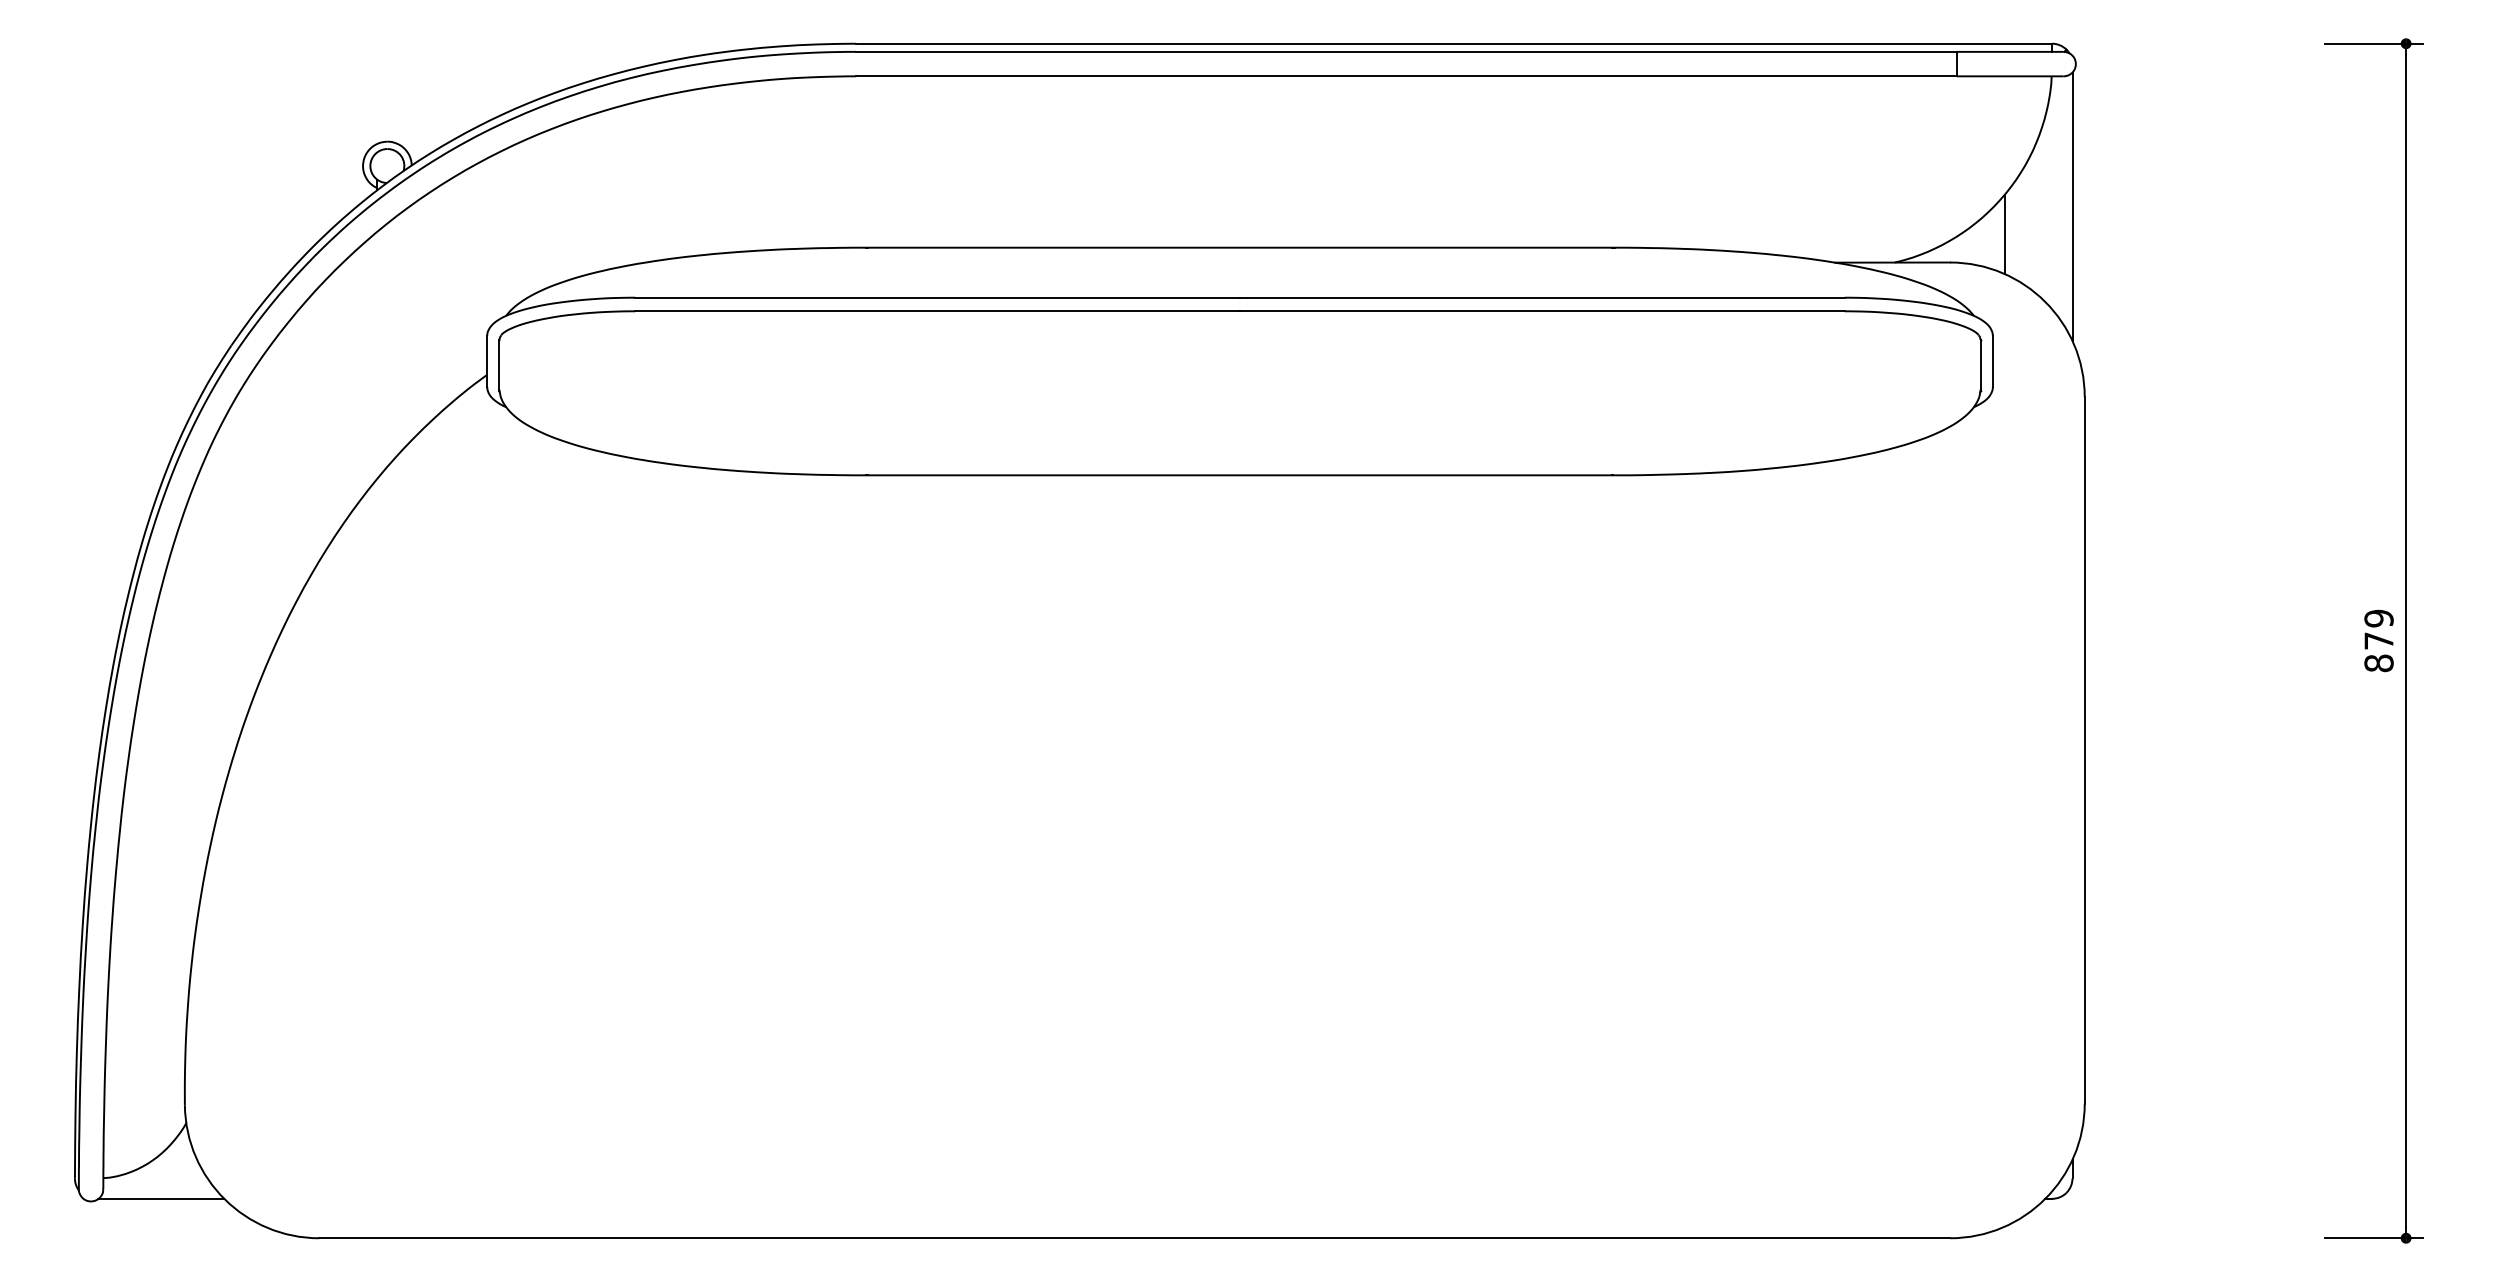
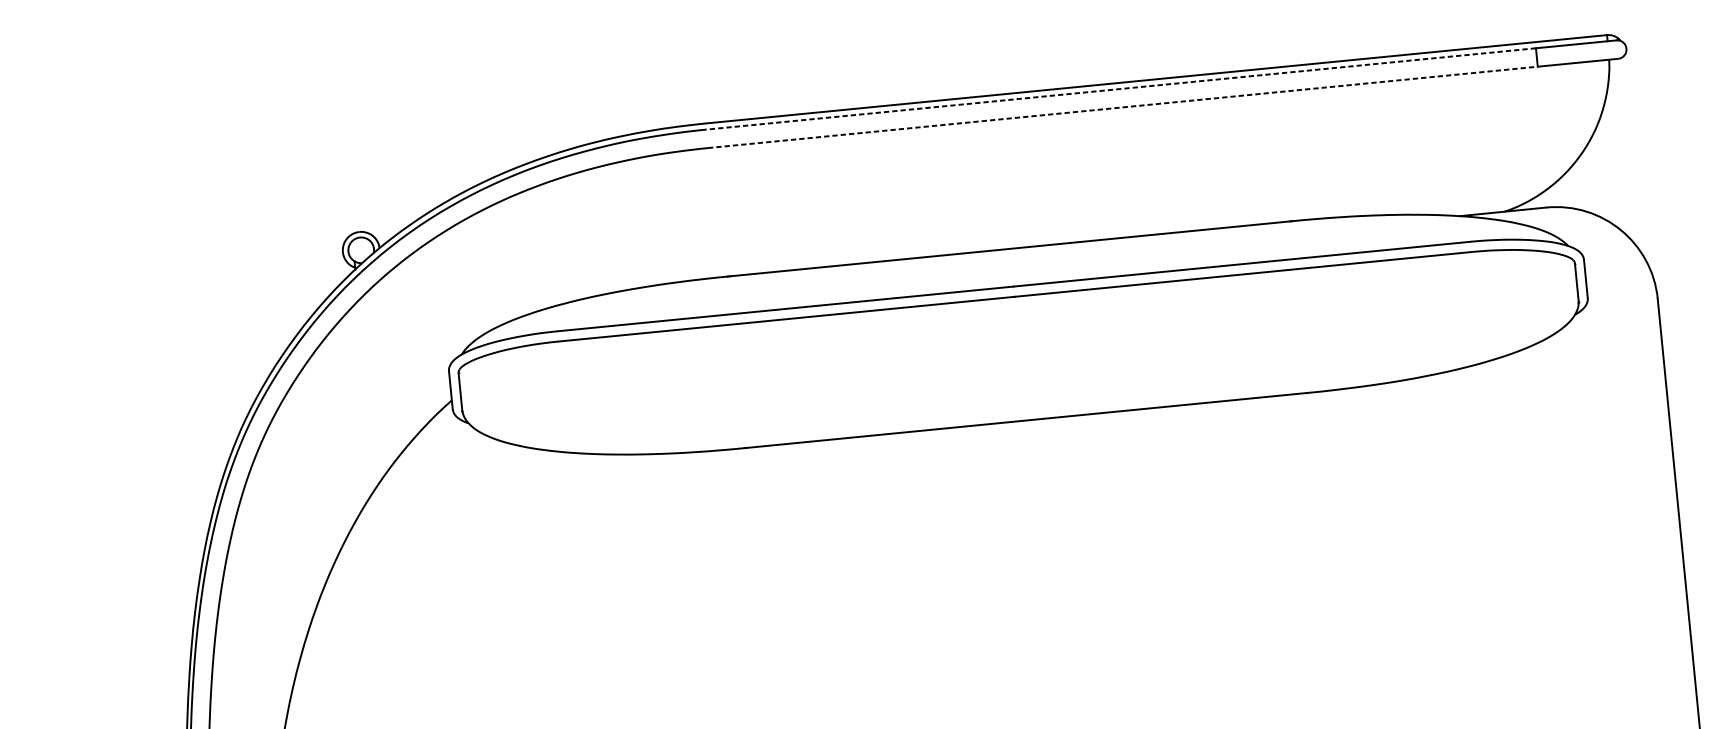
line: (1406, 51) -> (1120, 88), solid -> dashed
line: (1407, 76) -> (1123, 107), solid -> dashed
line: (2072, 206) -> (1634, 156), removed
line: (2004, 233) -> (1585, 181), removed

